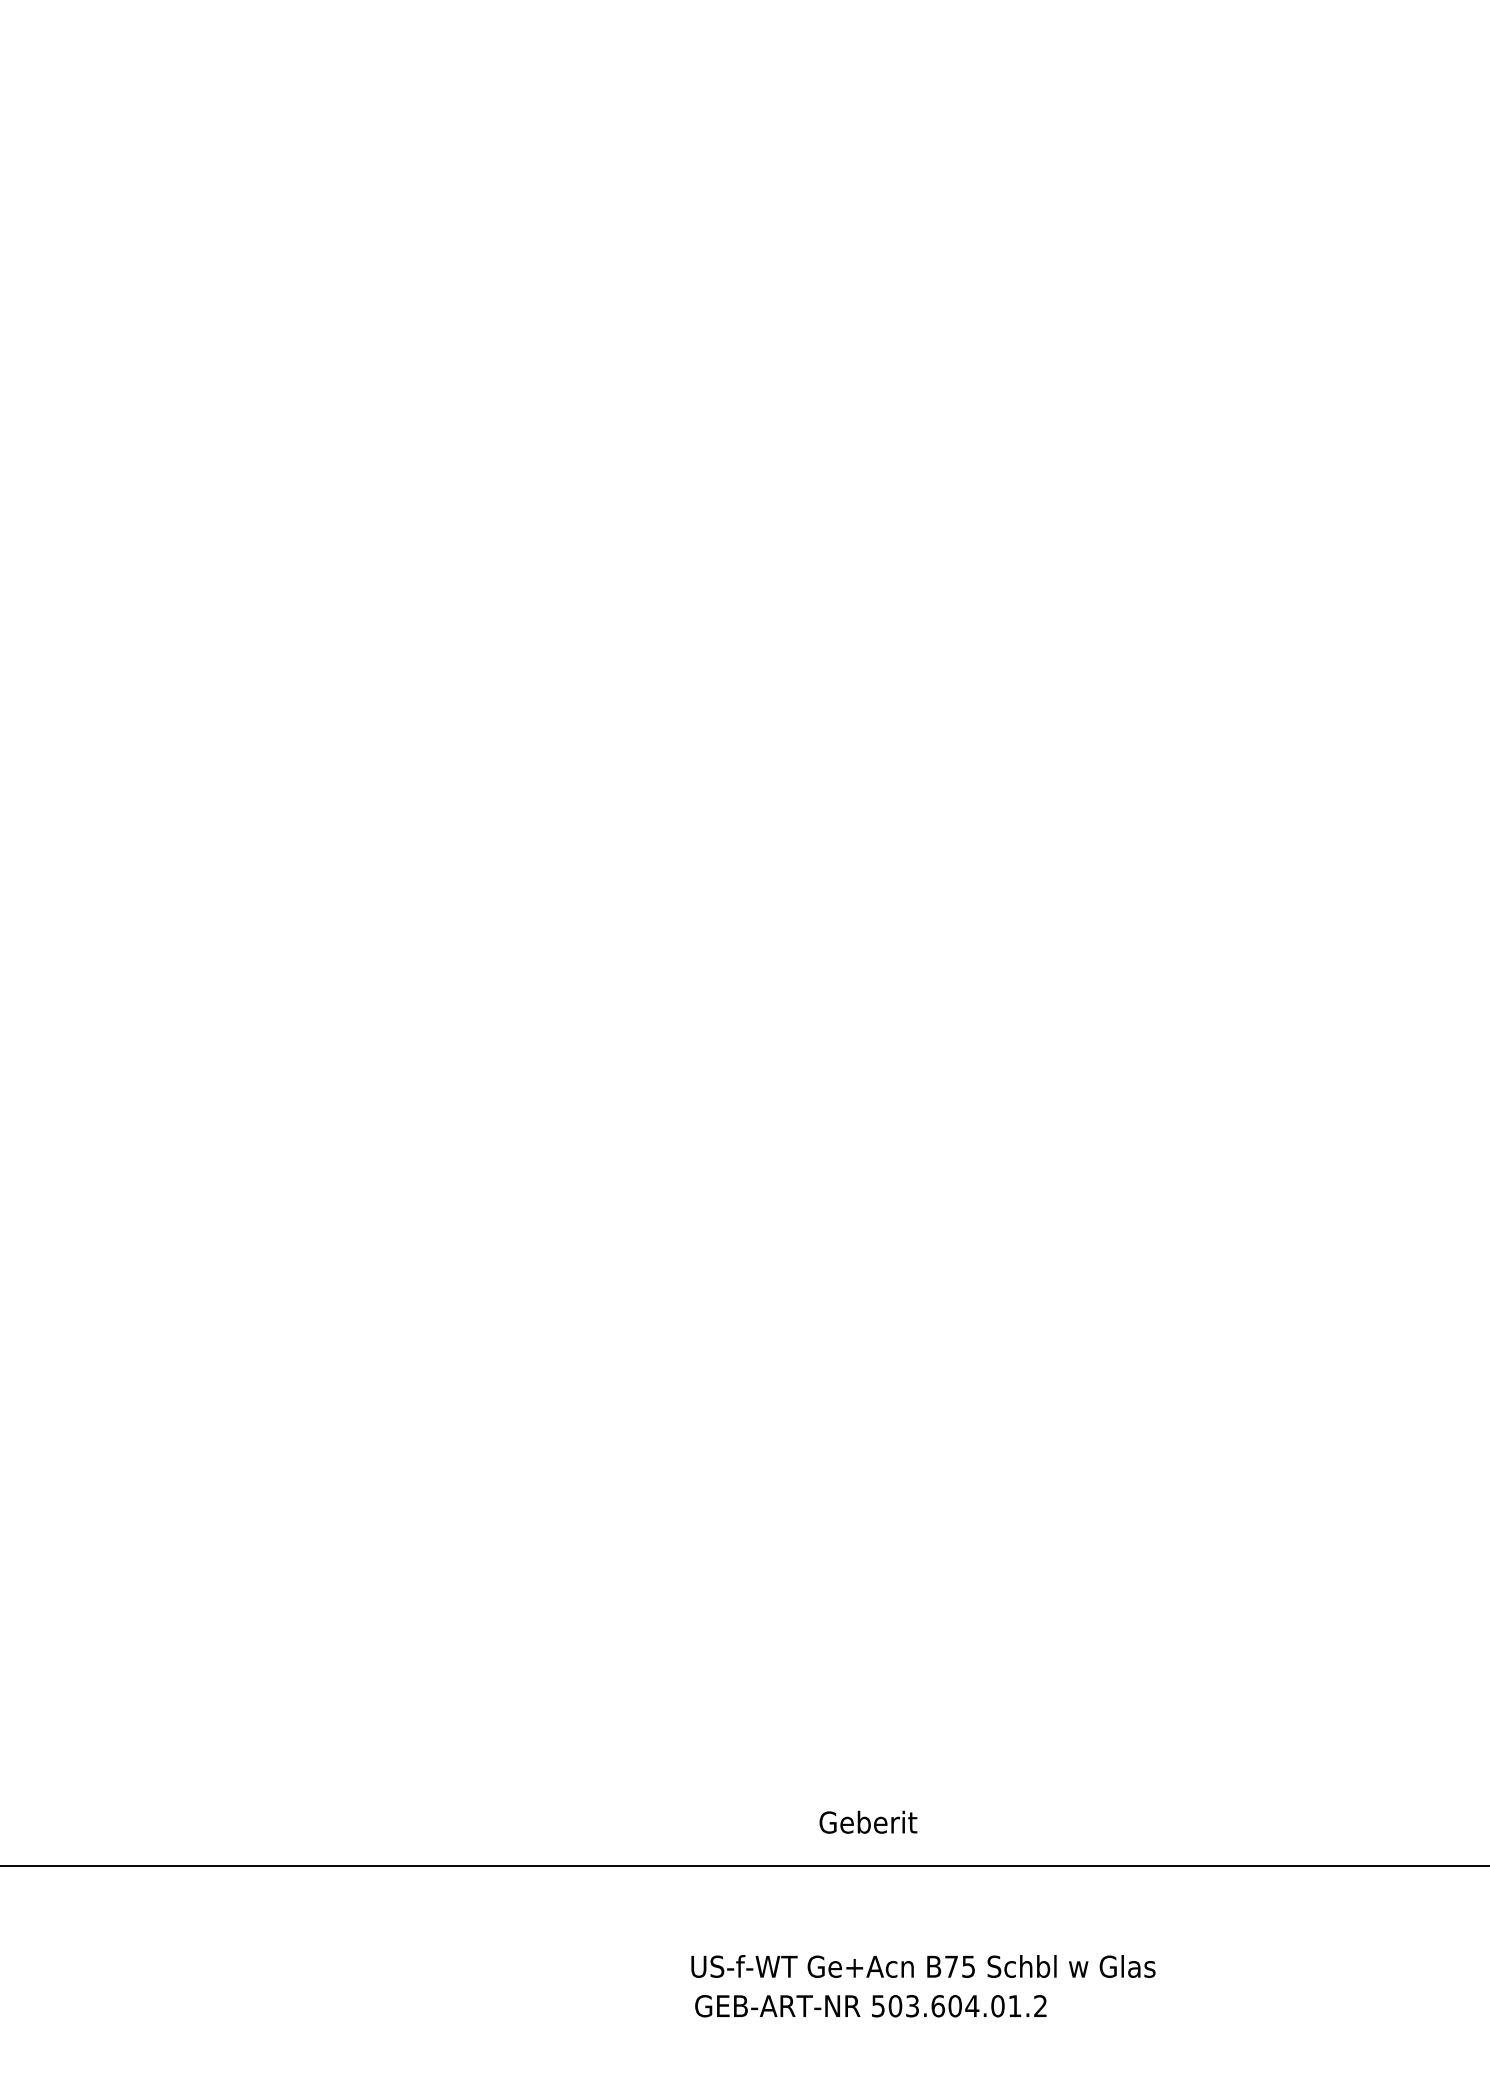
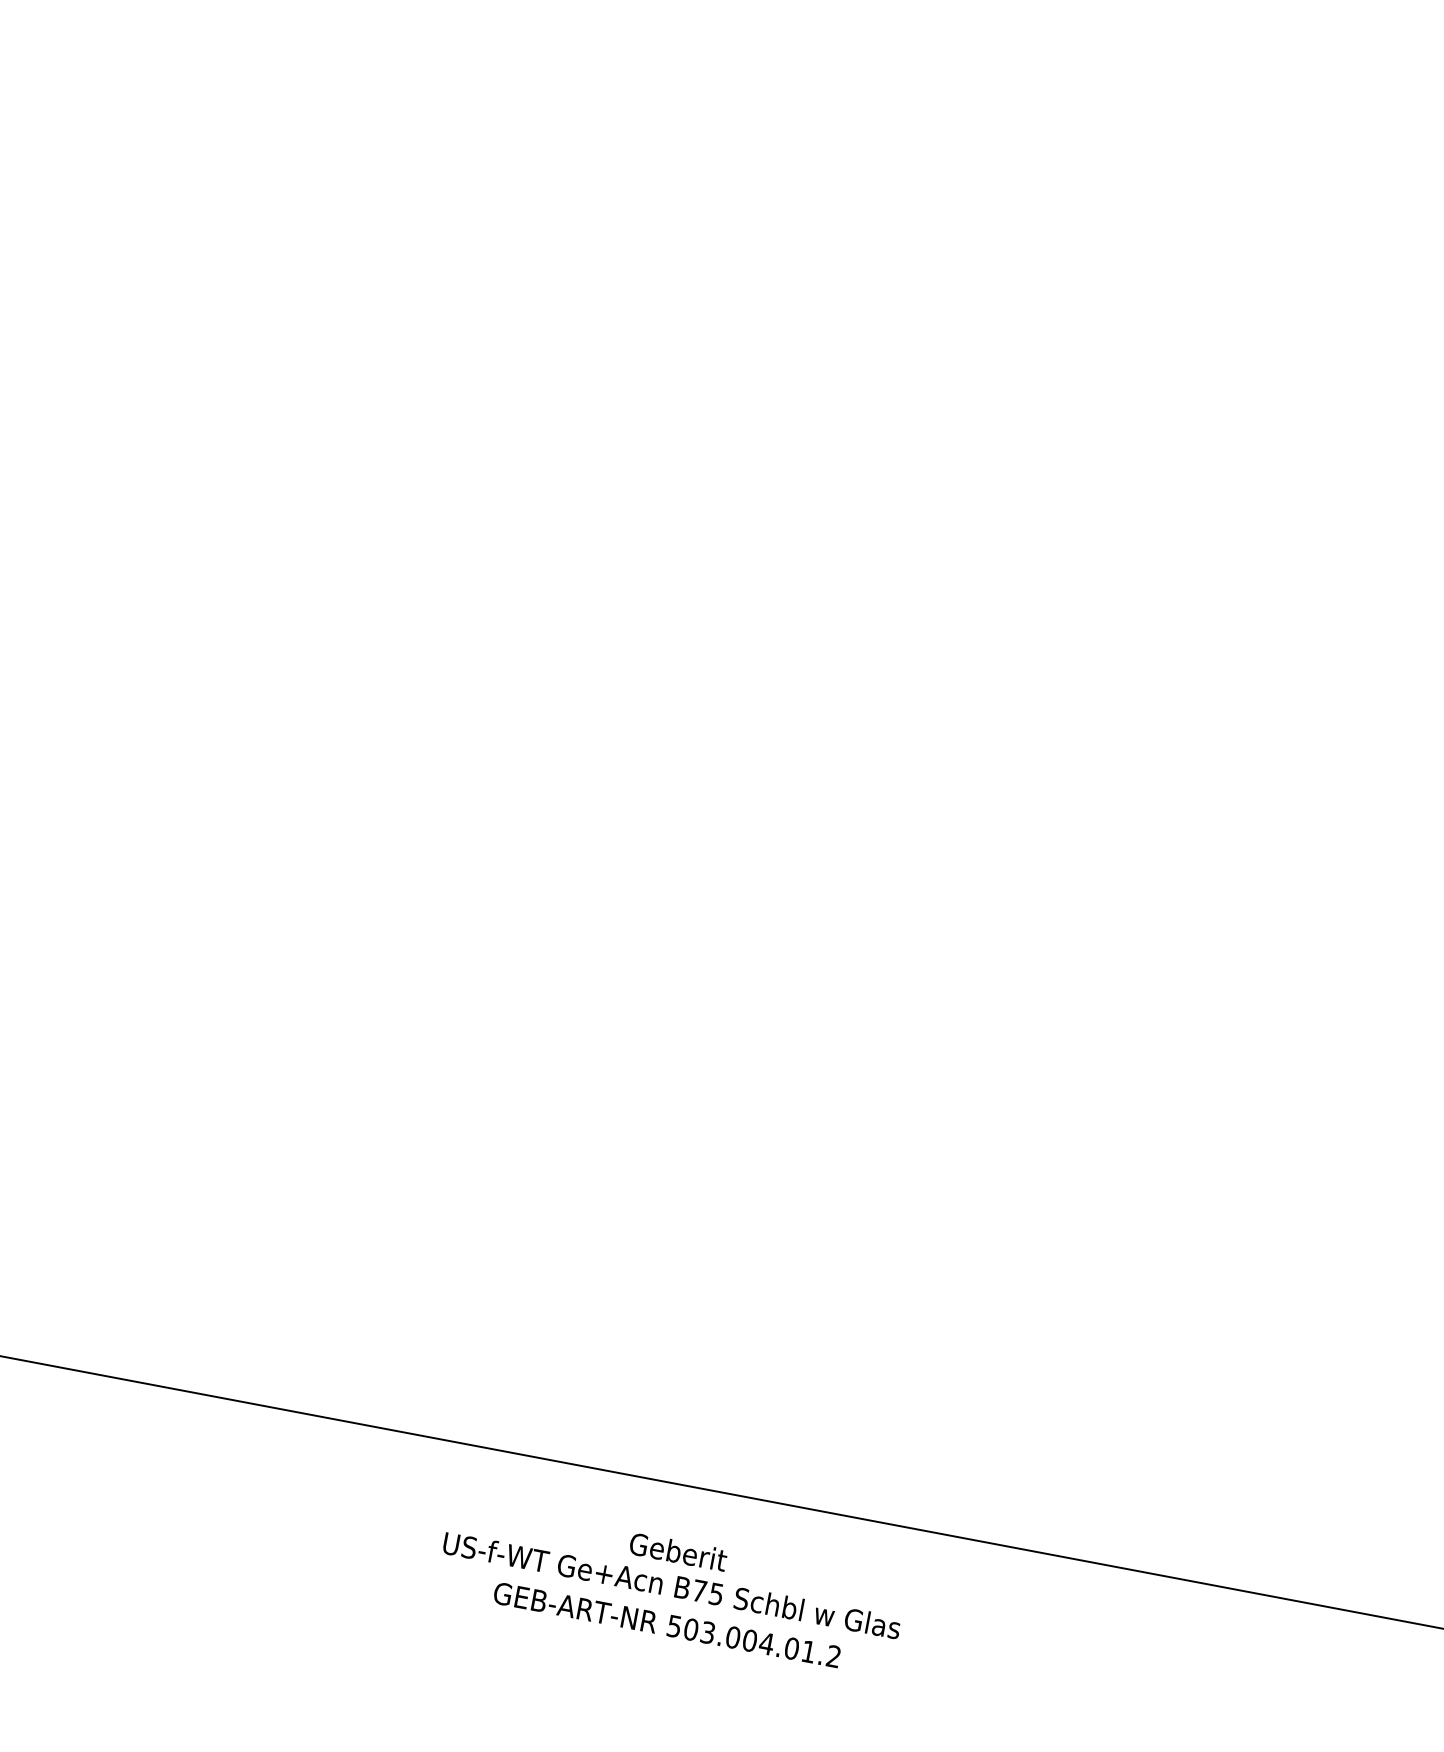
text: (868, 1821) -> (678, 1551), moved
text: (923, 1966) -> (672, 1585), moved
text: (937, 2006) -> (732, 1637), 503.604.01.2 -> 503.004.01.2

